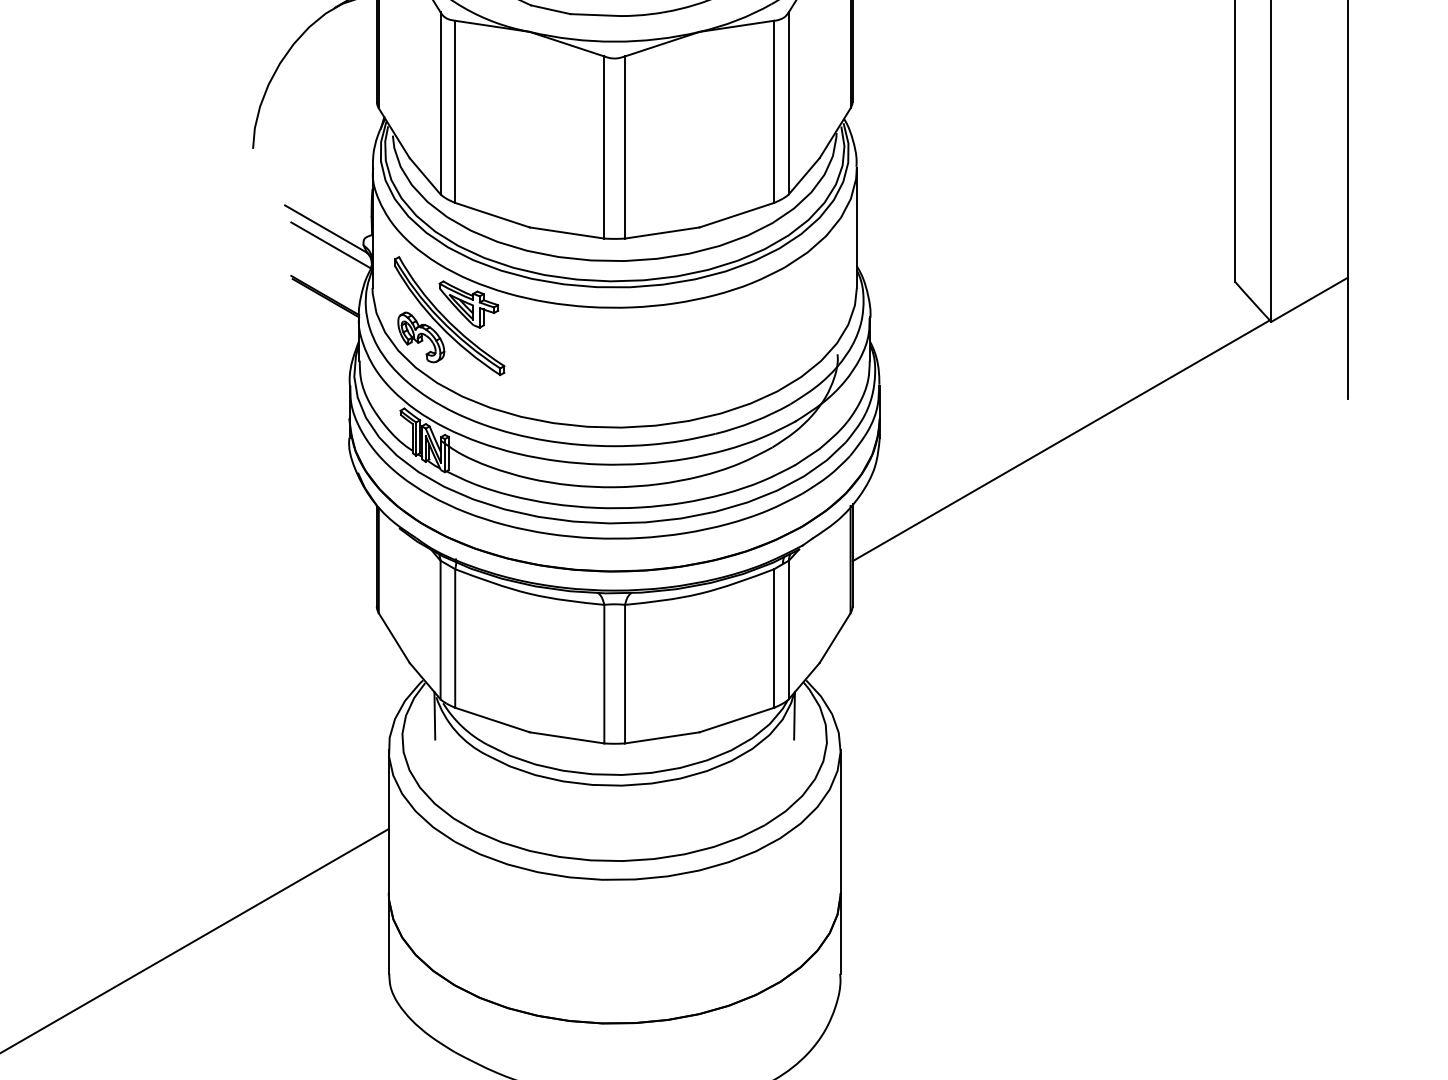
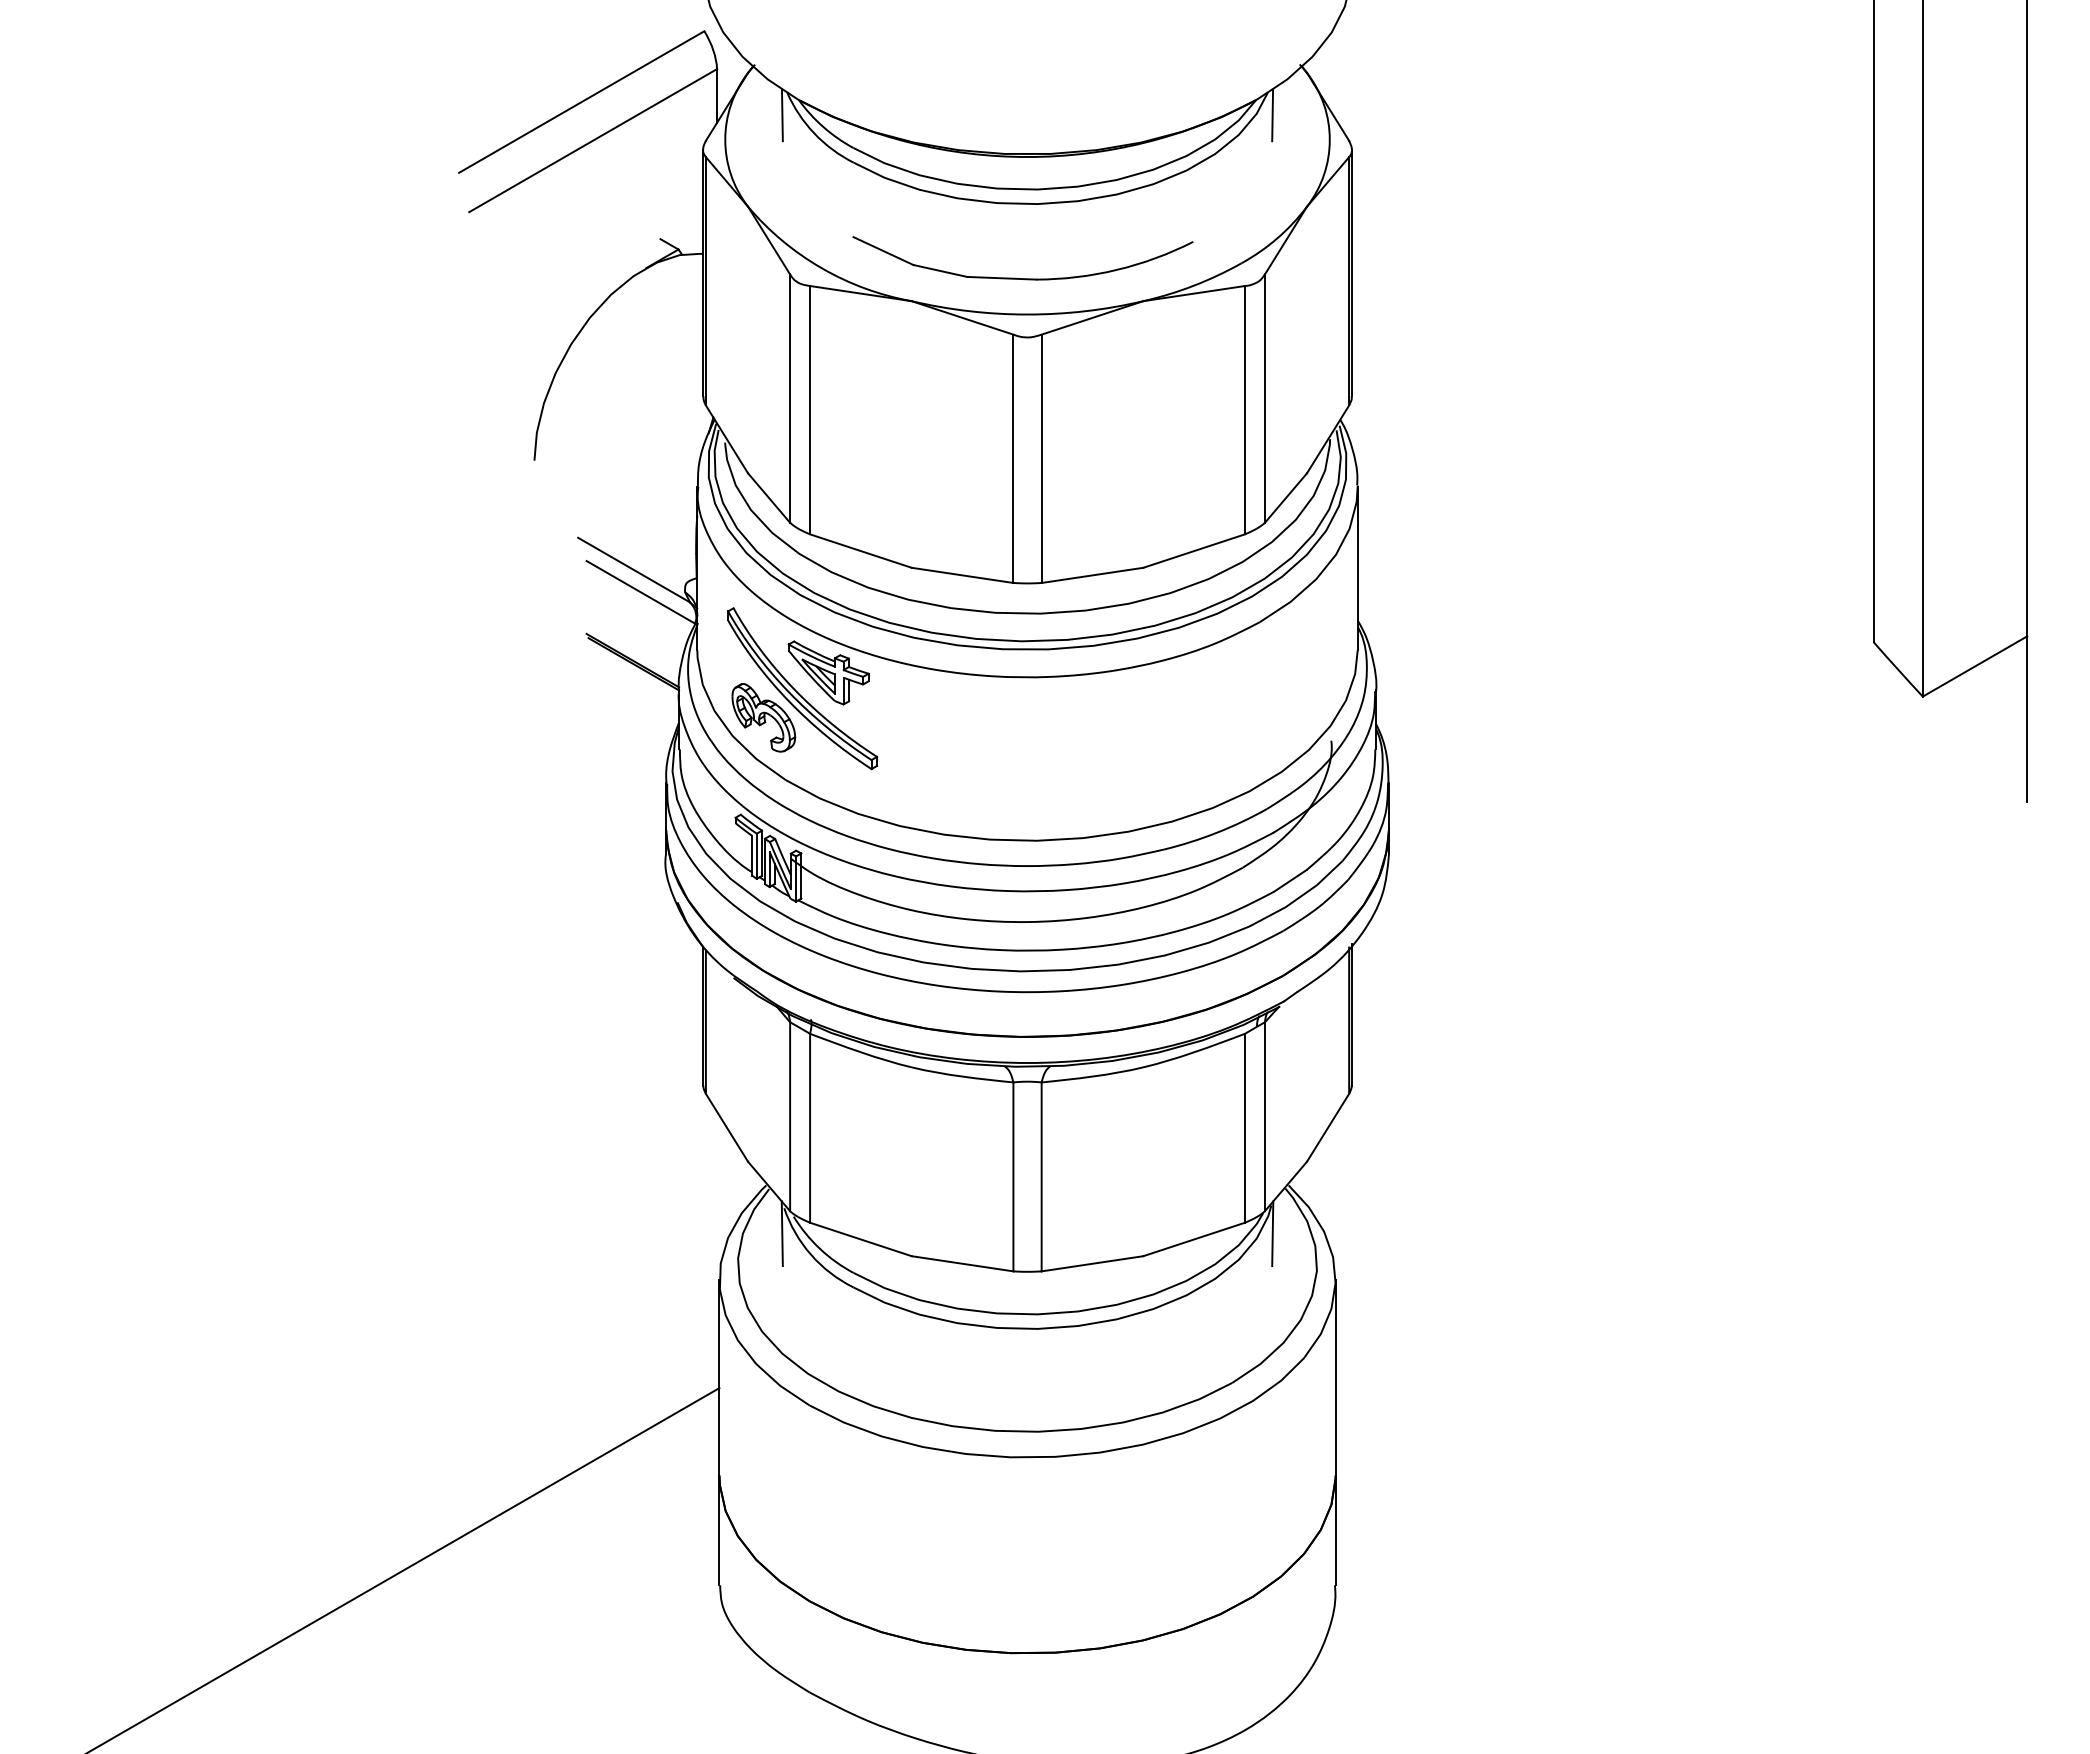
line: (1060, 440) -> (1635, 858), removed

